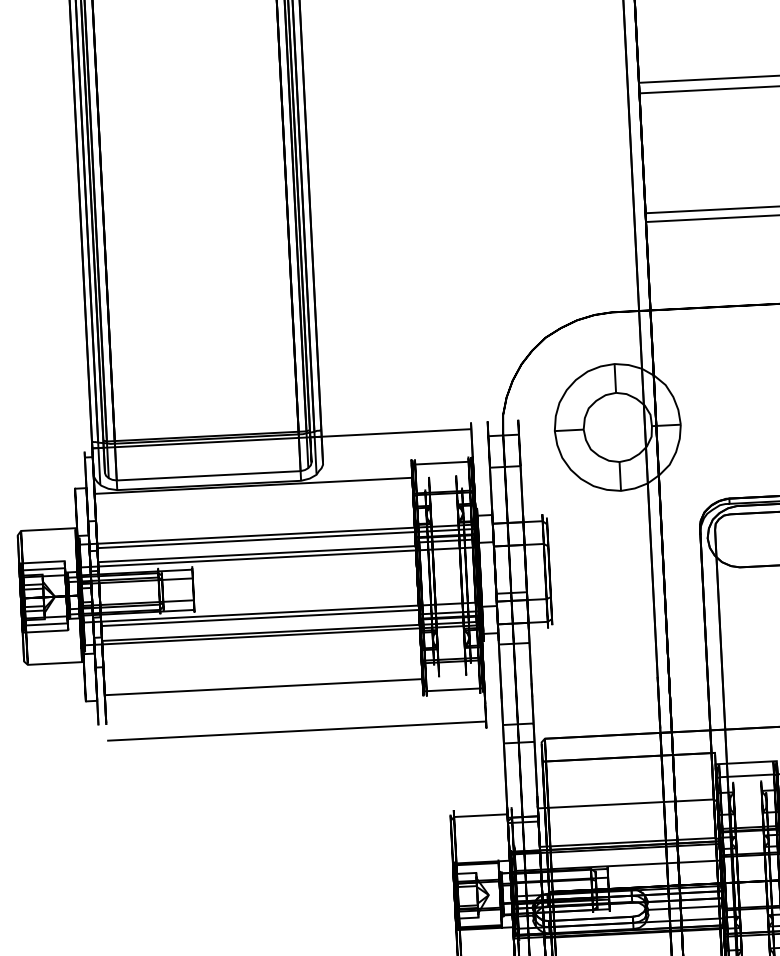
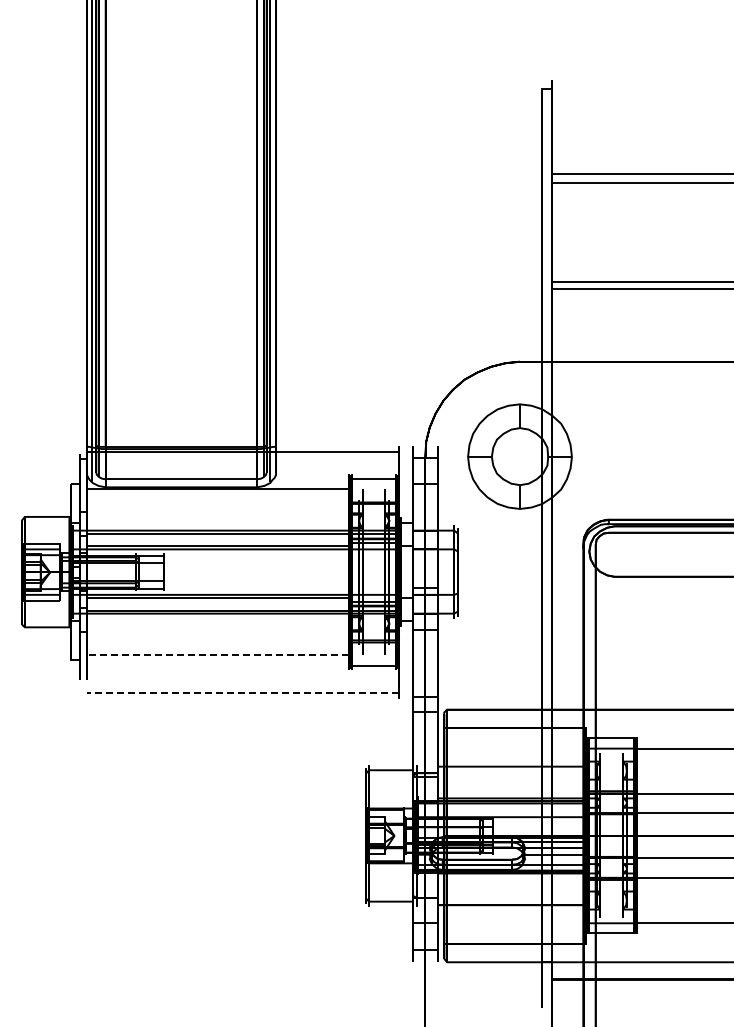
line: (263, 687) -> (217, 655), solid -> dashed
line: (295, 731) -> (242, 693), solid -> dashed

